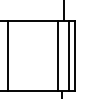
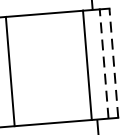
line: (68, 55) -> (103, 63), solid -> dashed
line: (75, 55) -> (114, 62), solid -> dashed

